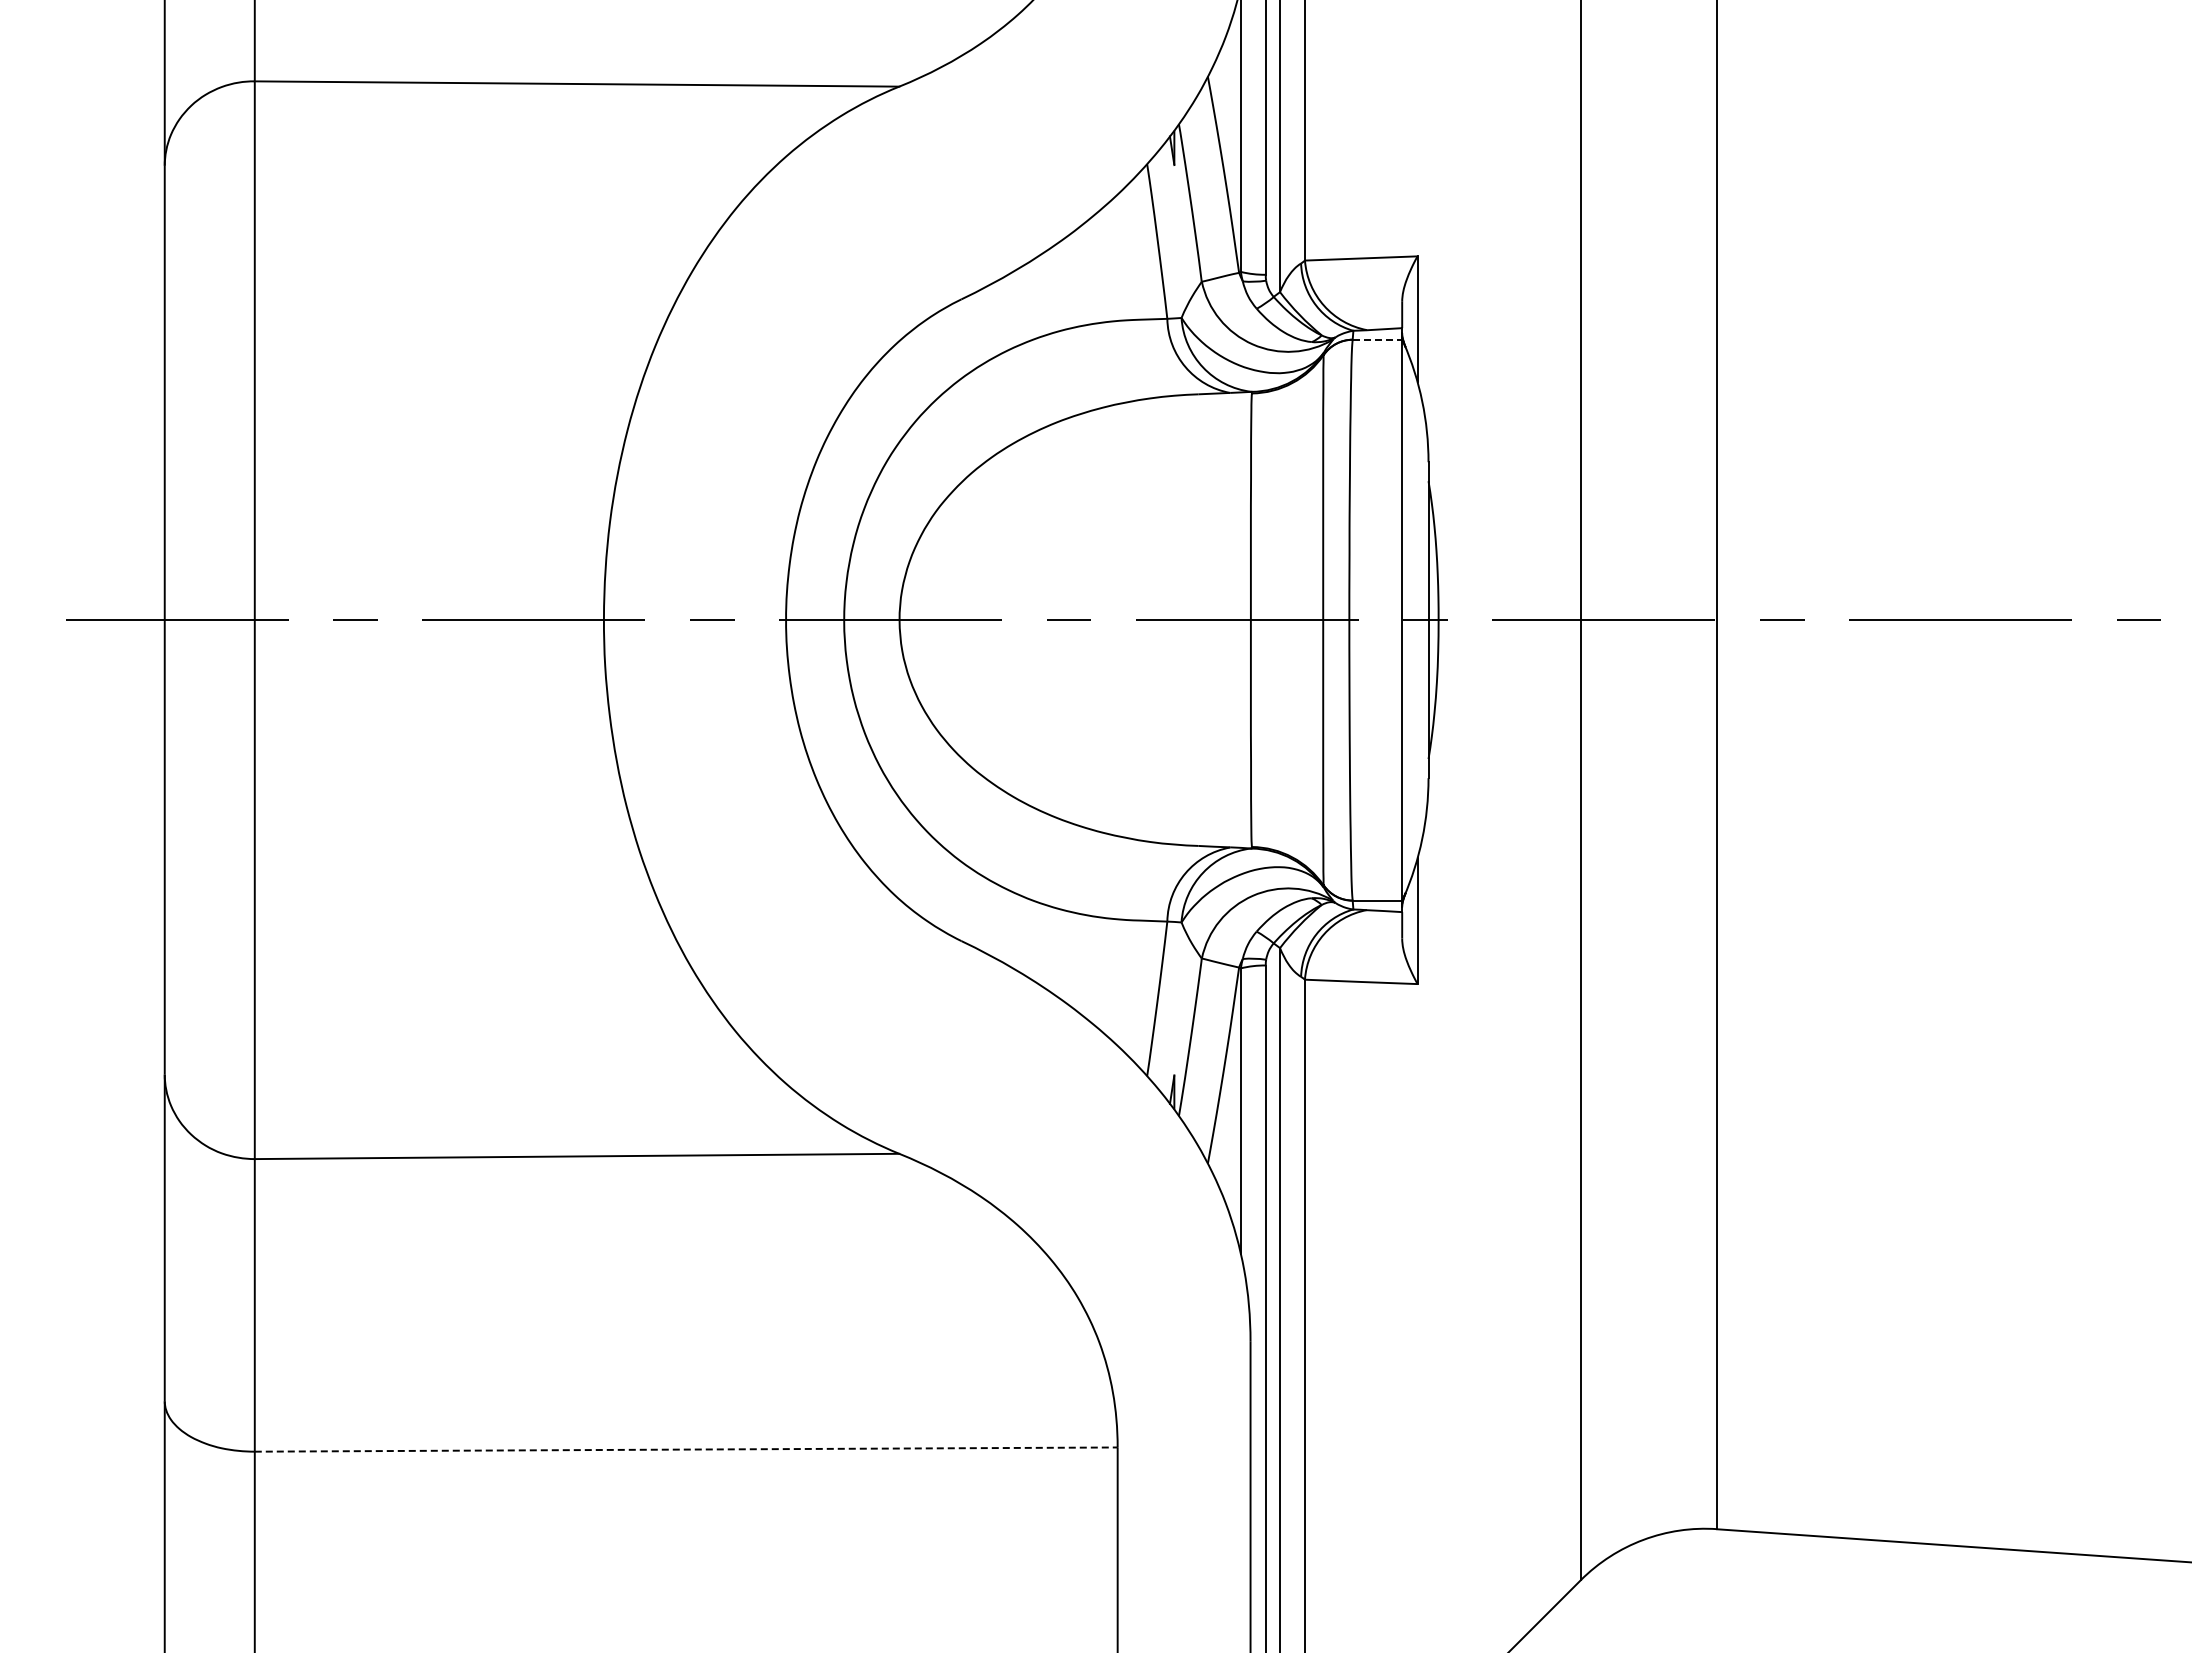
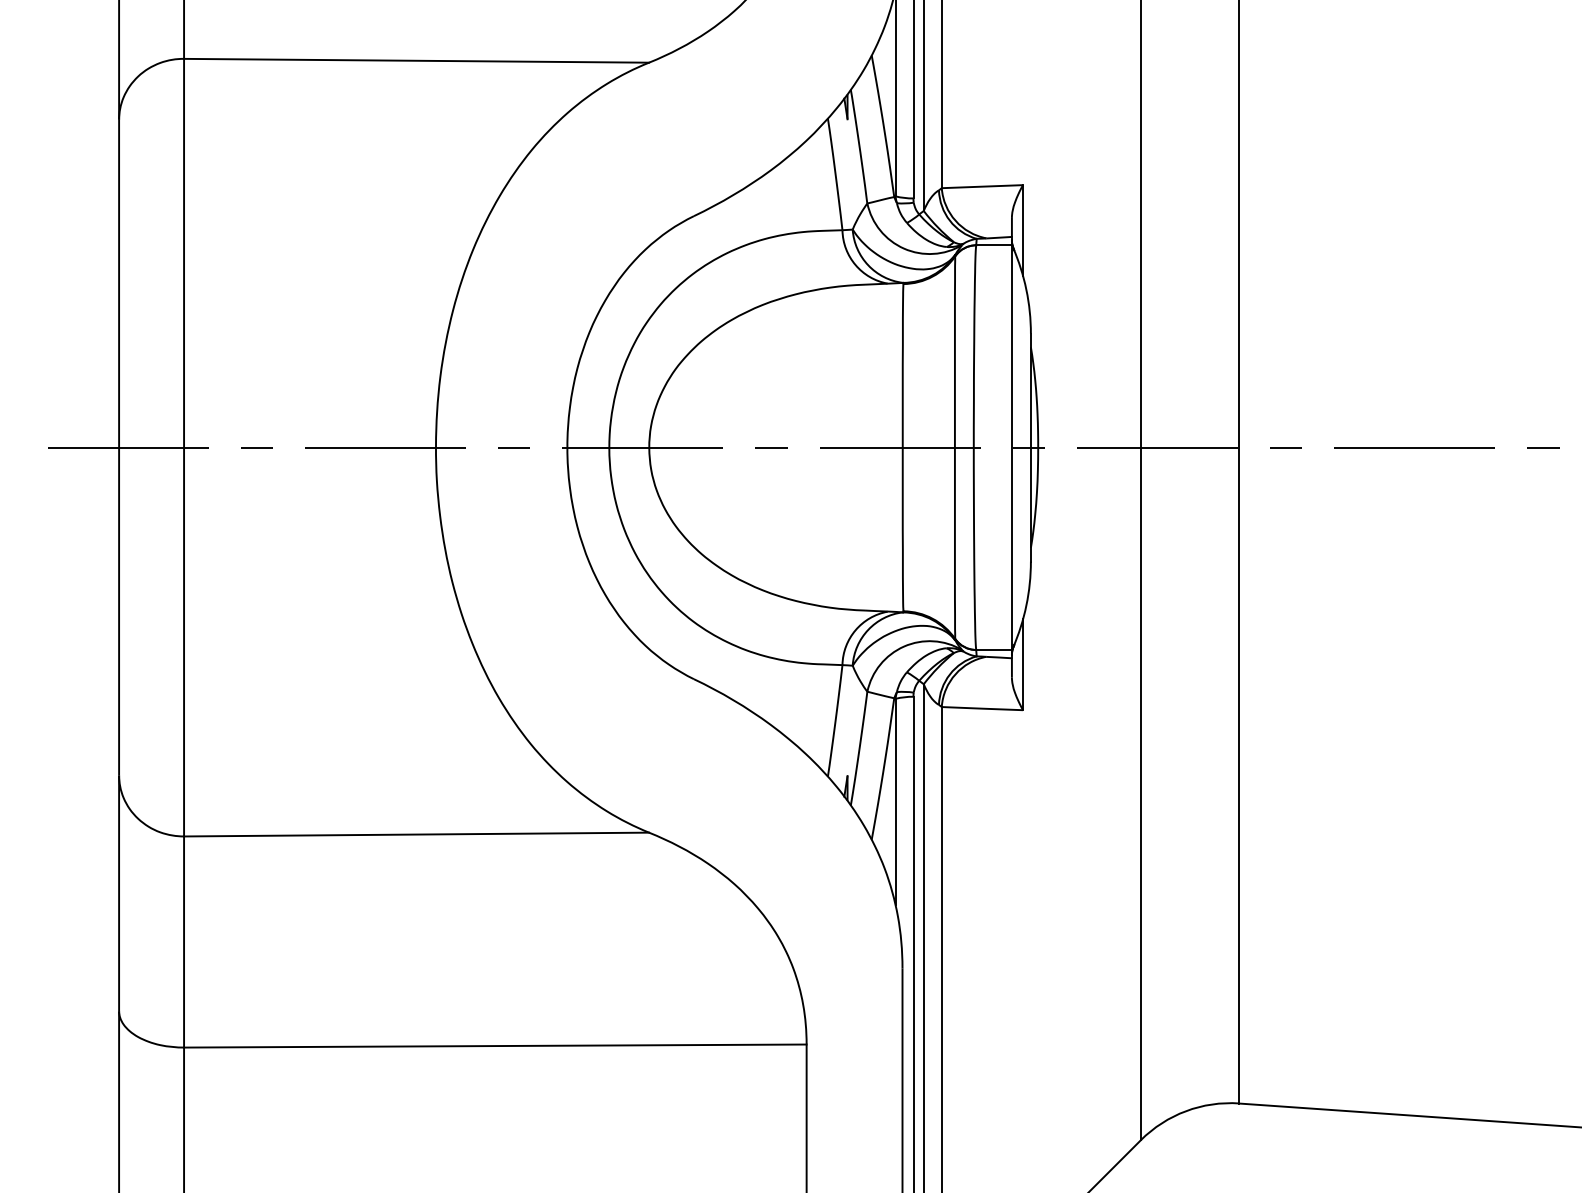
line: (1377, 339) -> (994, 245), dashed -> solid
line: (686, 1449) -> (495, 1045), dashed -> solid

